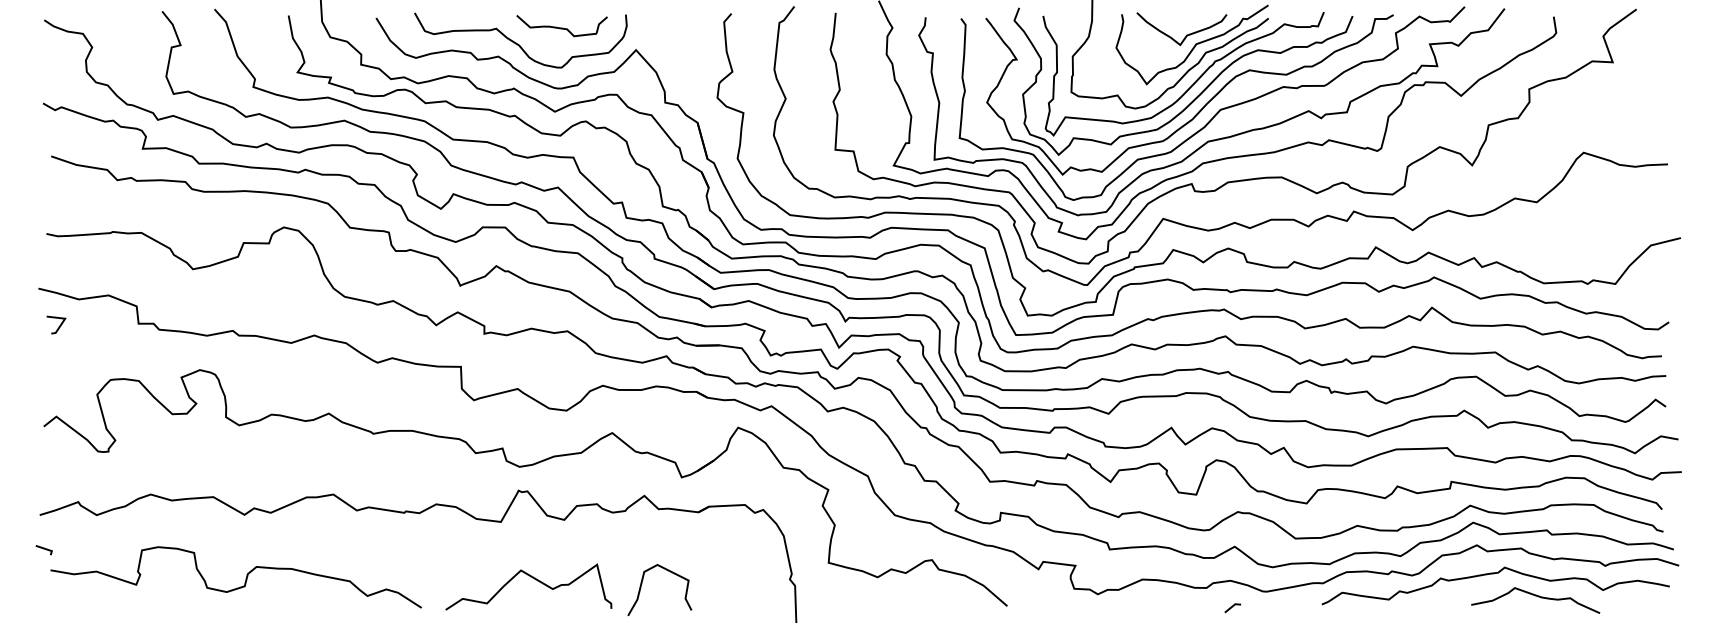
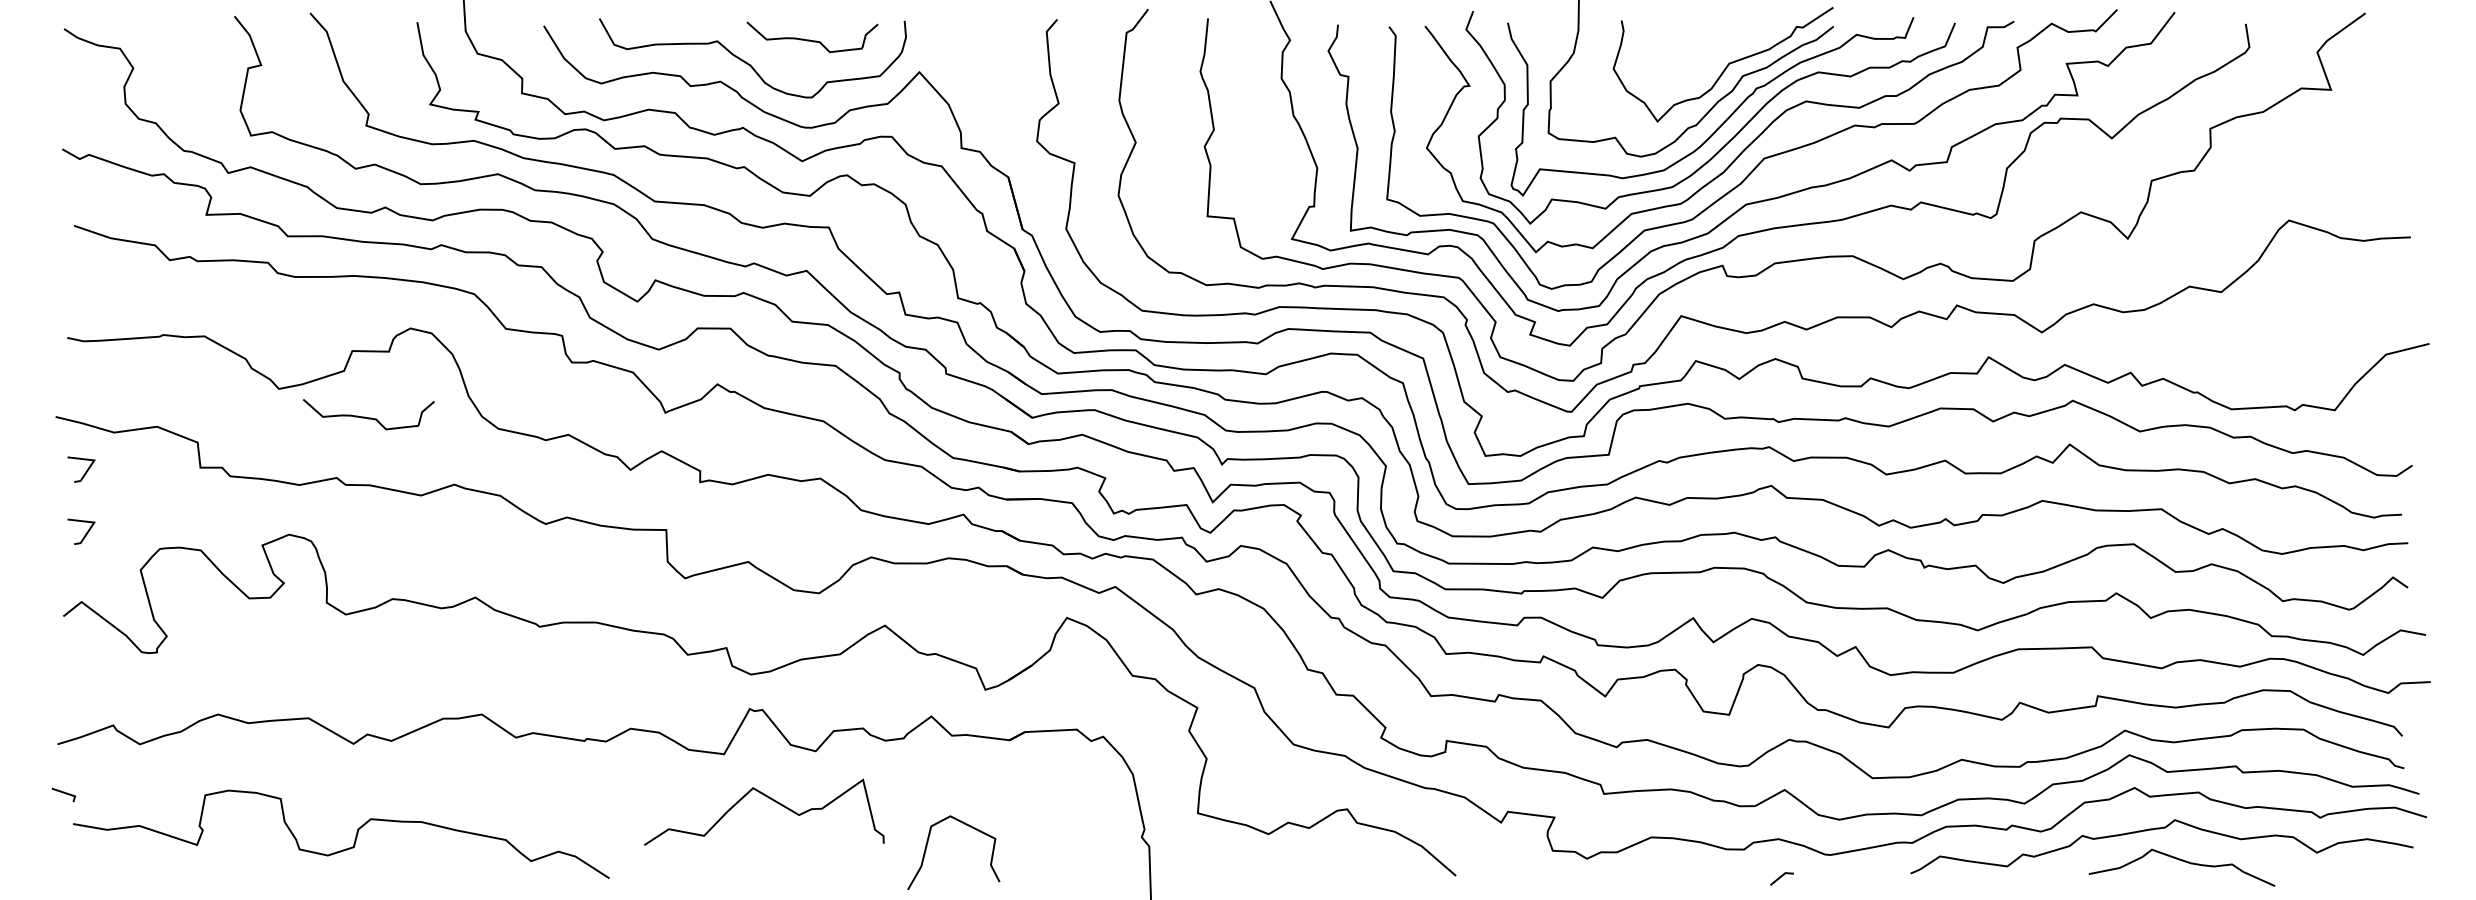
curve: (1186, 34) -> (1714, 49), removed
curve: (254, 288) -> (367, 416), added
line: (58, 369) -> (84, 533), added
curve: (532, 578) -> (769, 799), moved
curve: (1535, 596) -> (2181, 861), moved

